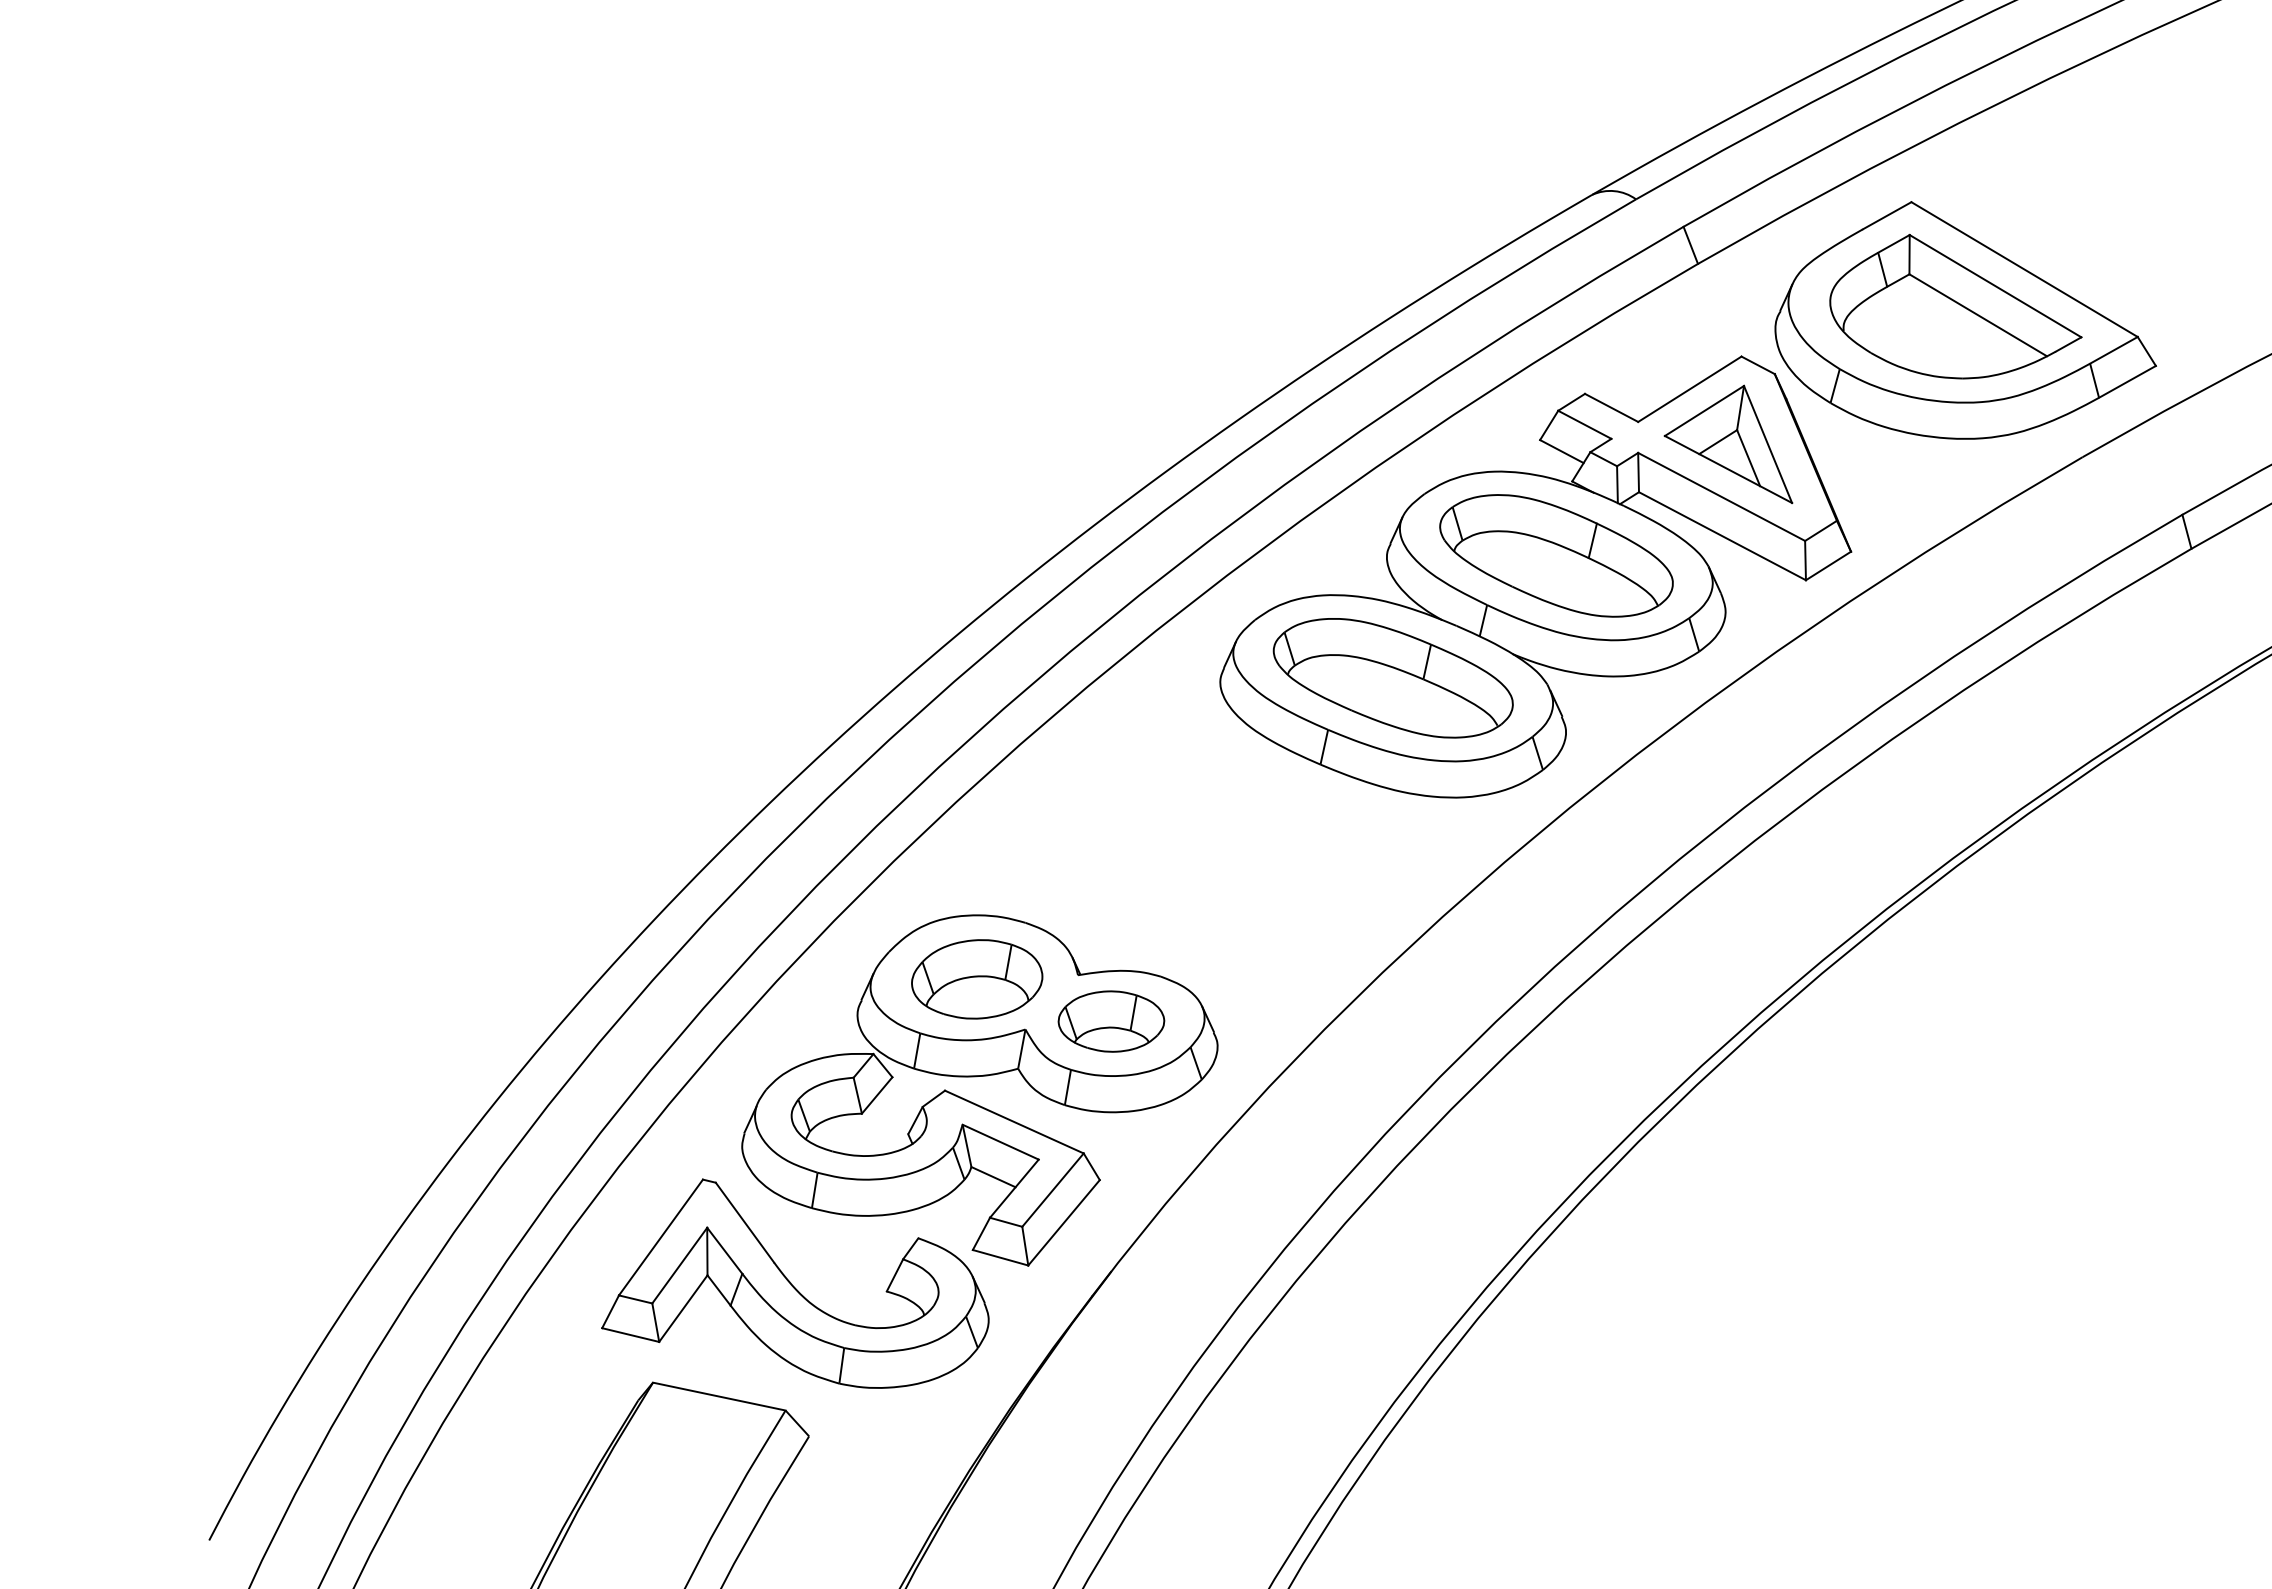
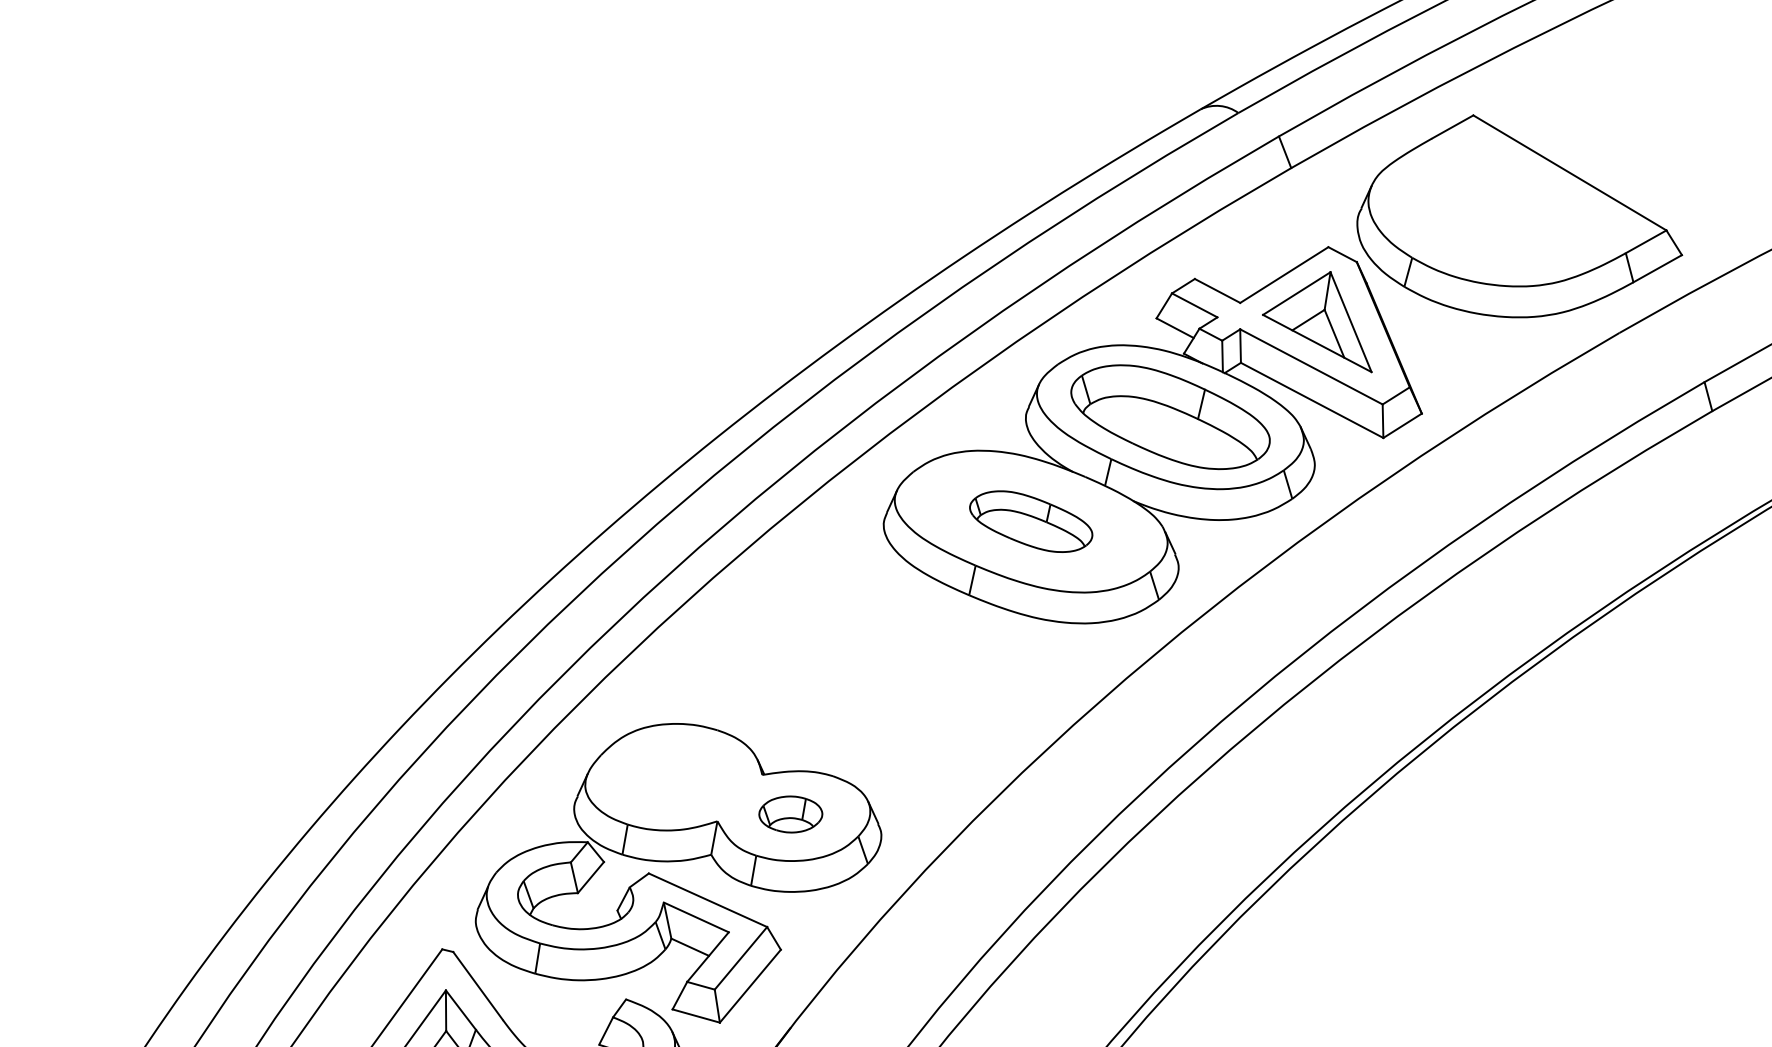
part: (1955, 306) -> (1510, 204), removed
part: (1392, 678) -> (1030, 521), size x0.6
part: (977, 979) -> (676, 778), removed
part: (1111, 1021) -> (790, 814), size x0.7

